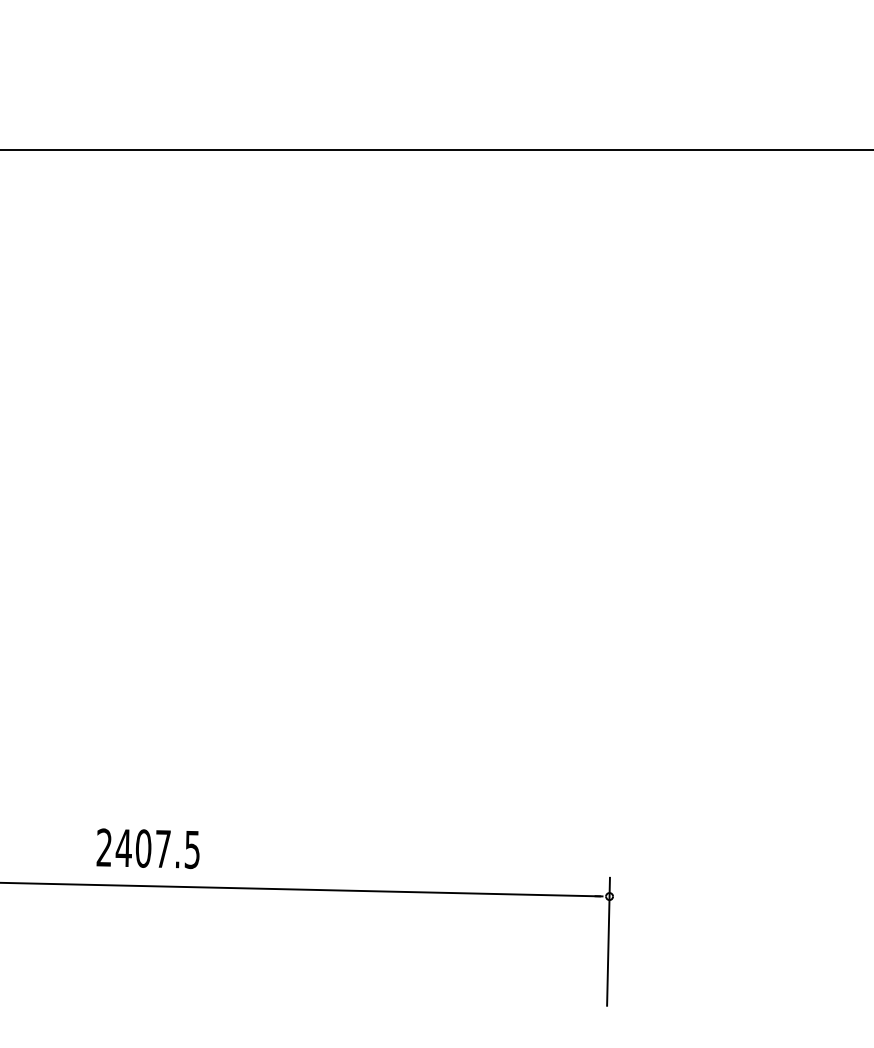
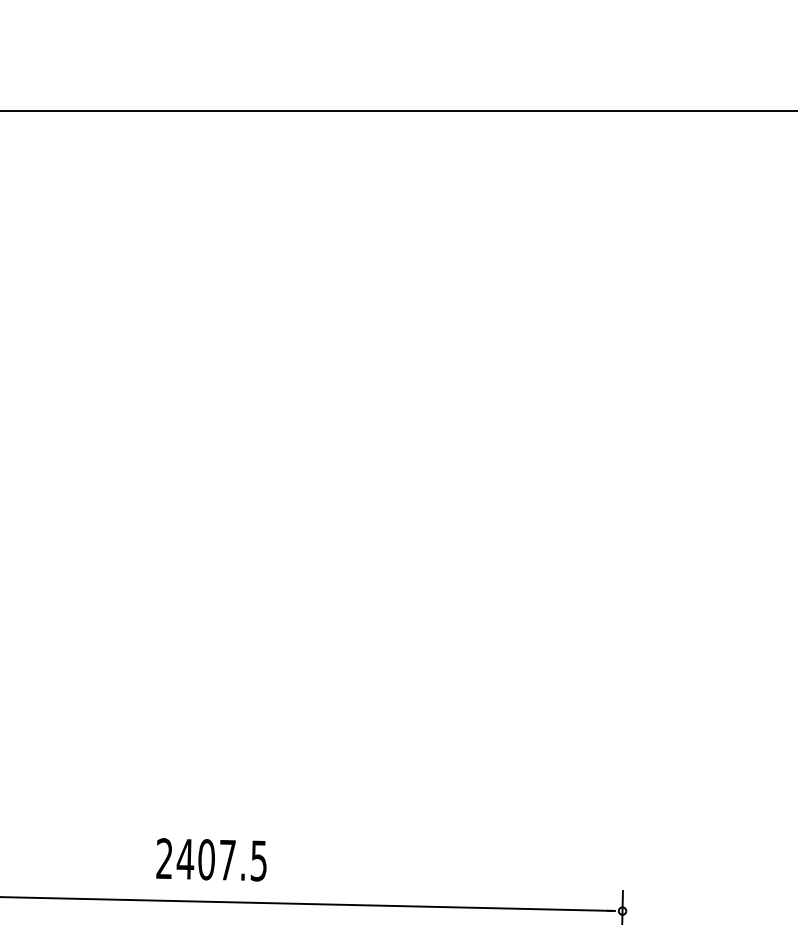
text: (147, 848) -> (210, 859), moved

